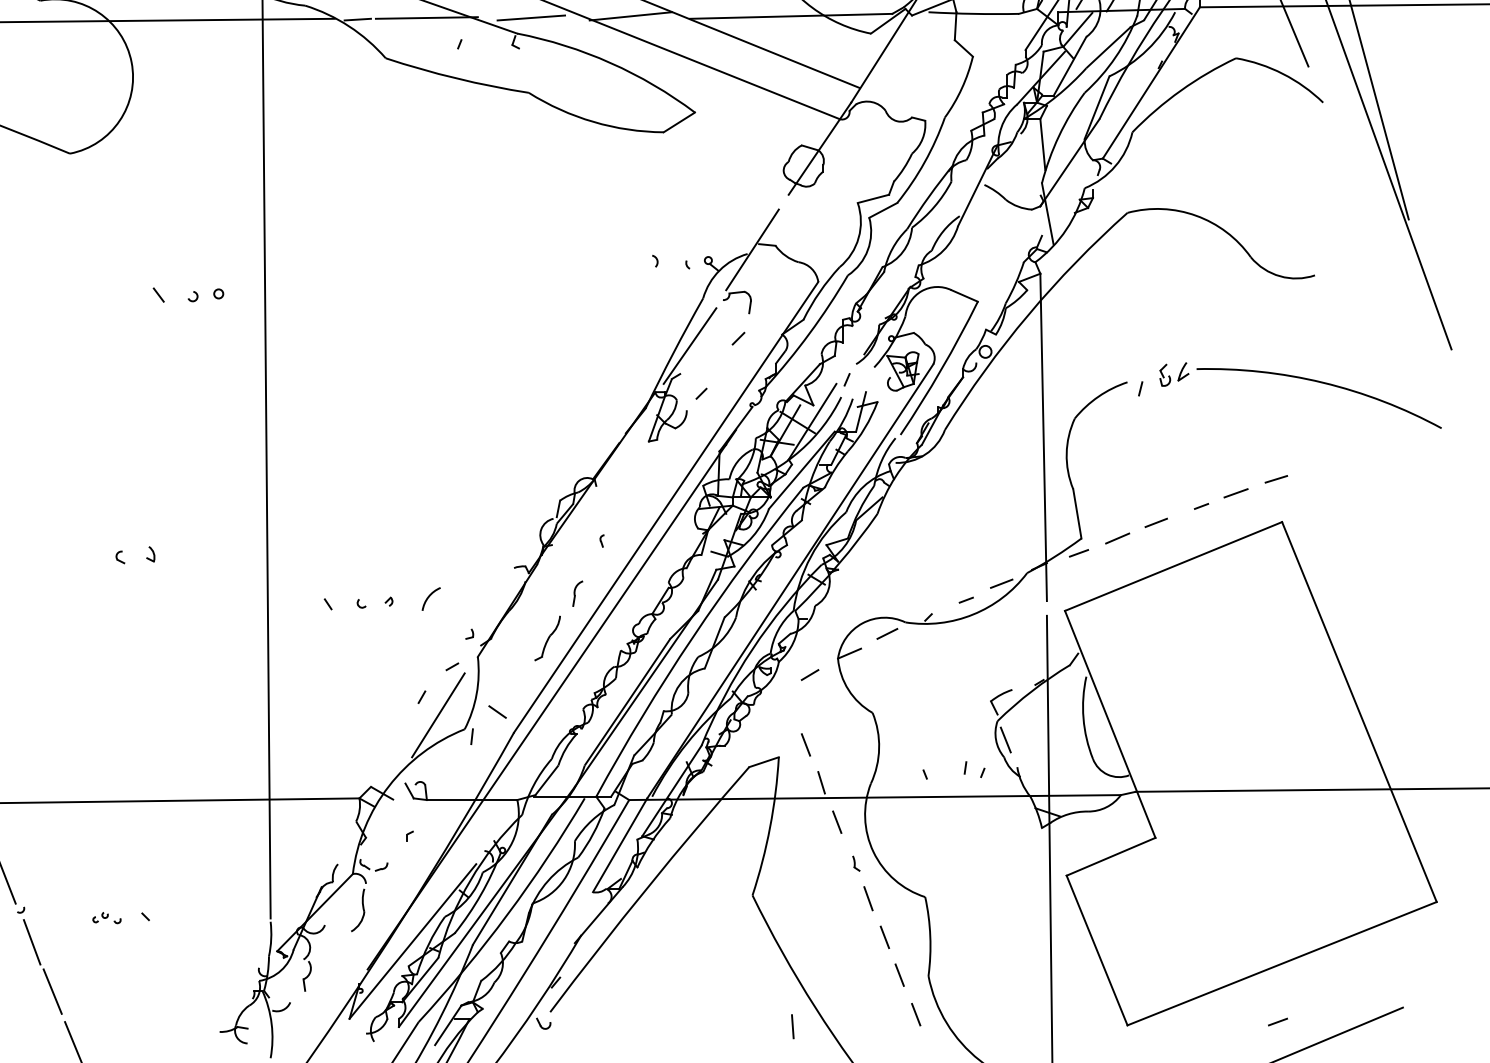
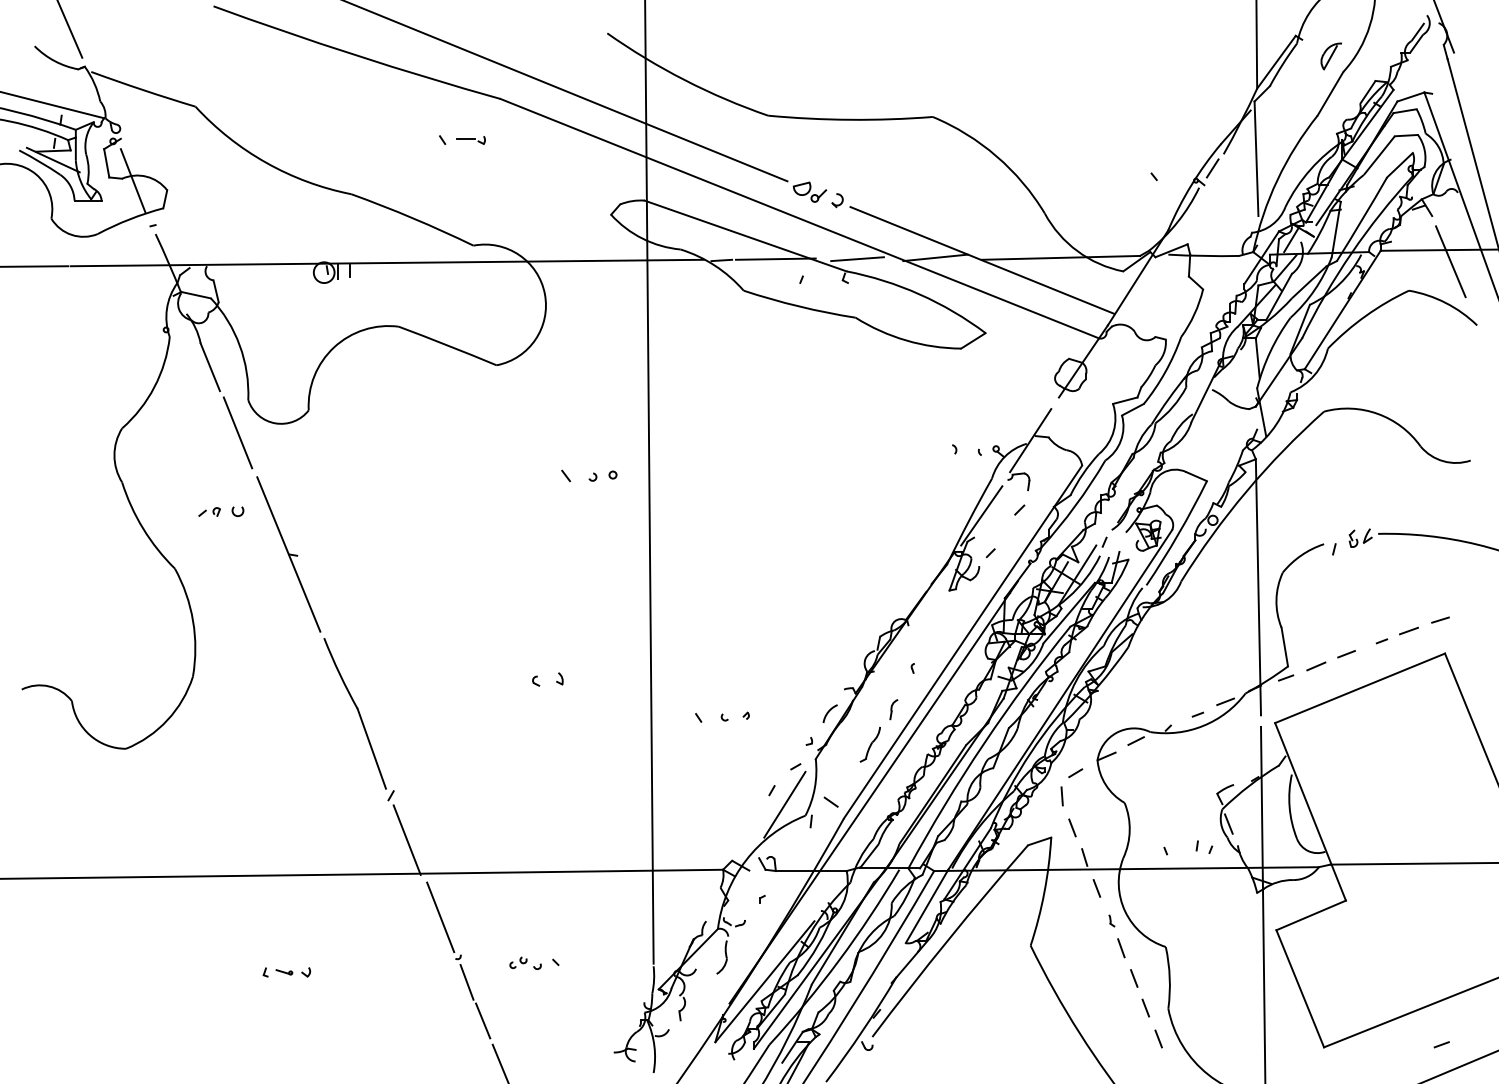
arc: (430, 597) -> (829, 712), moved
part: (106, 918) -> (525, 963), size x1.43
line: (791, 1026) -> (1061, 796), moved

